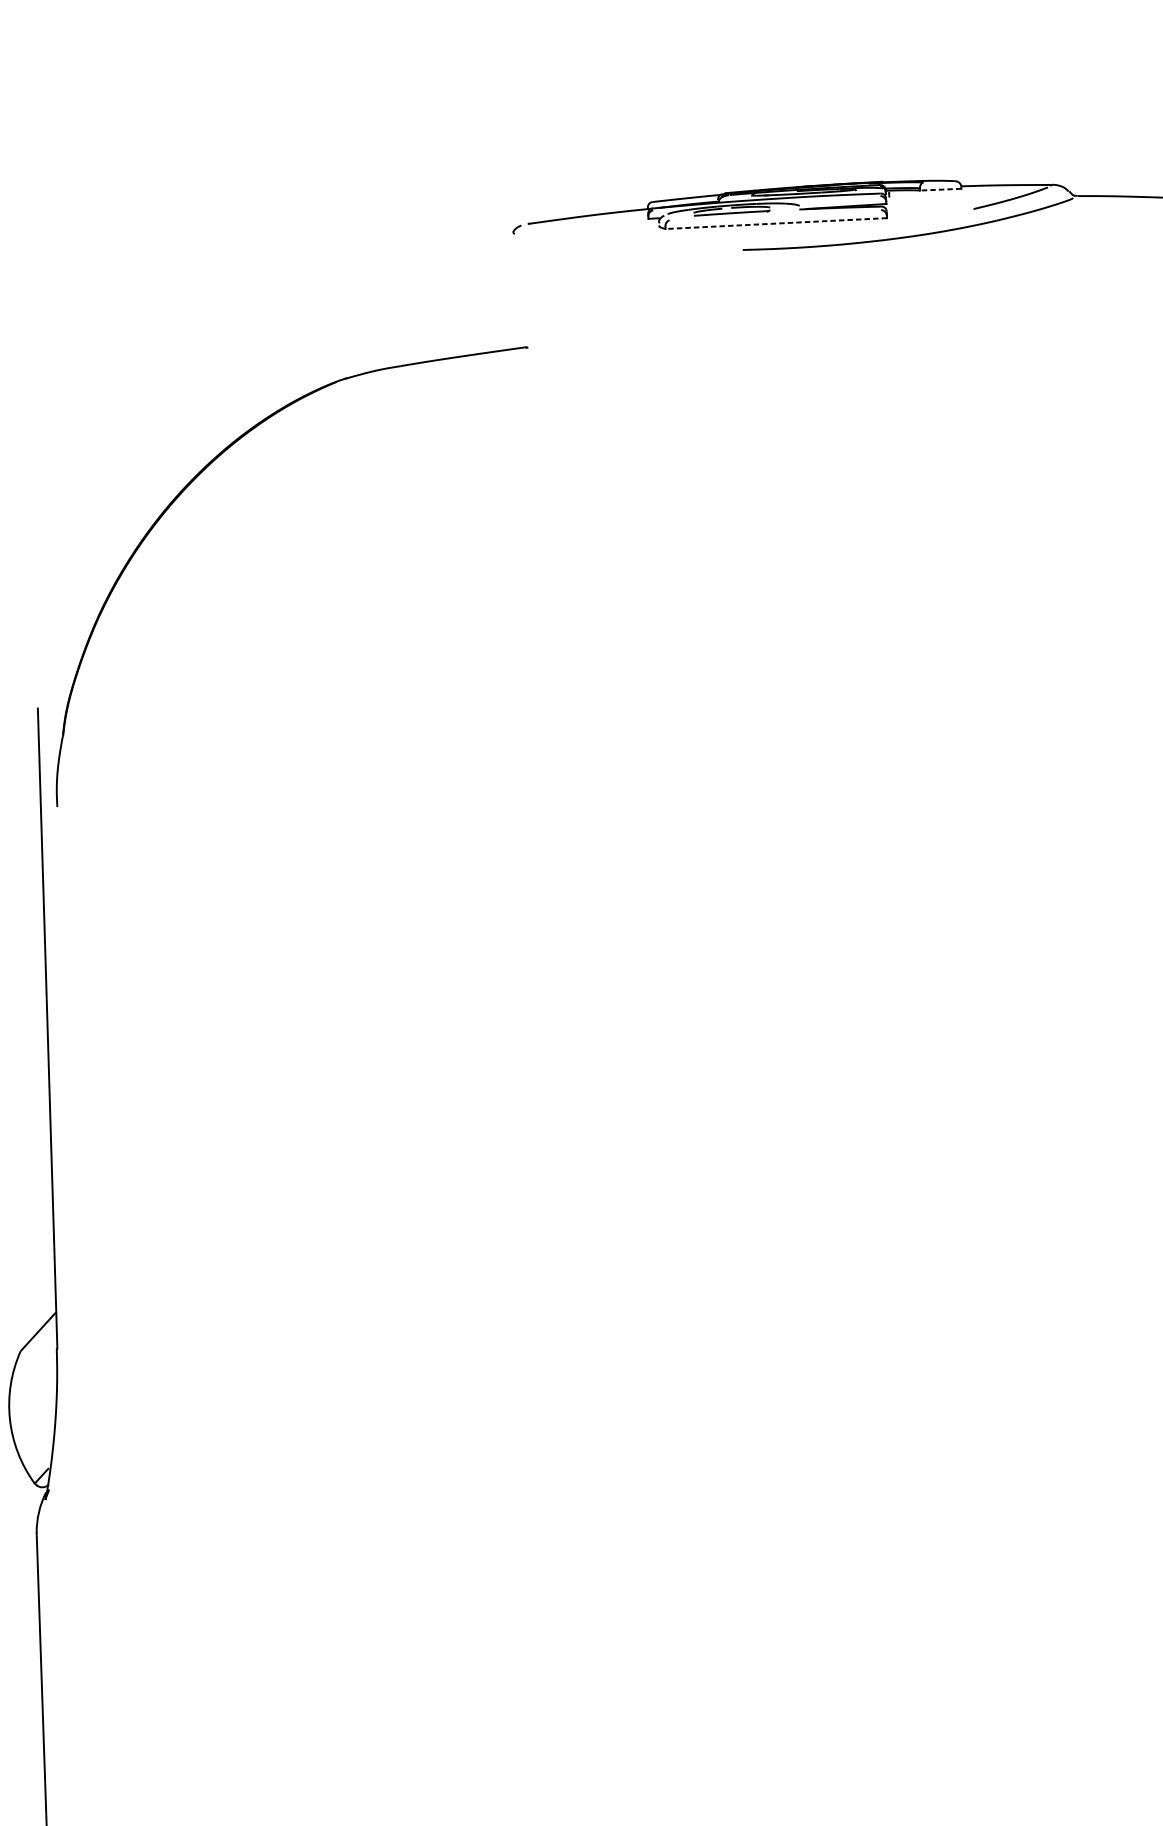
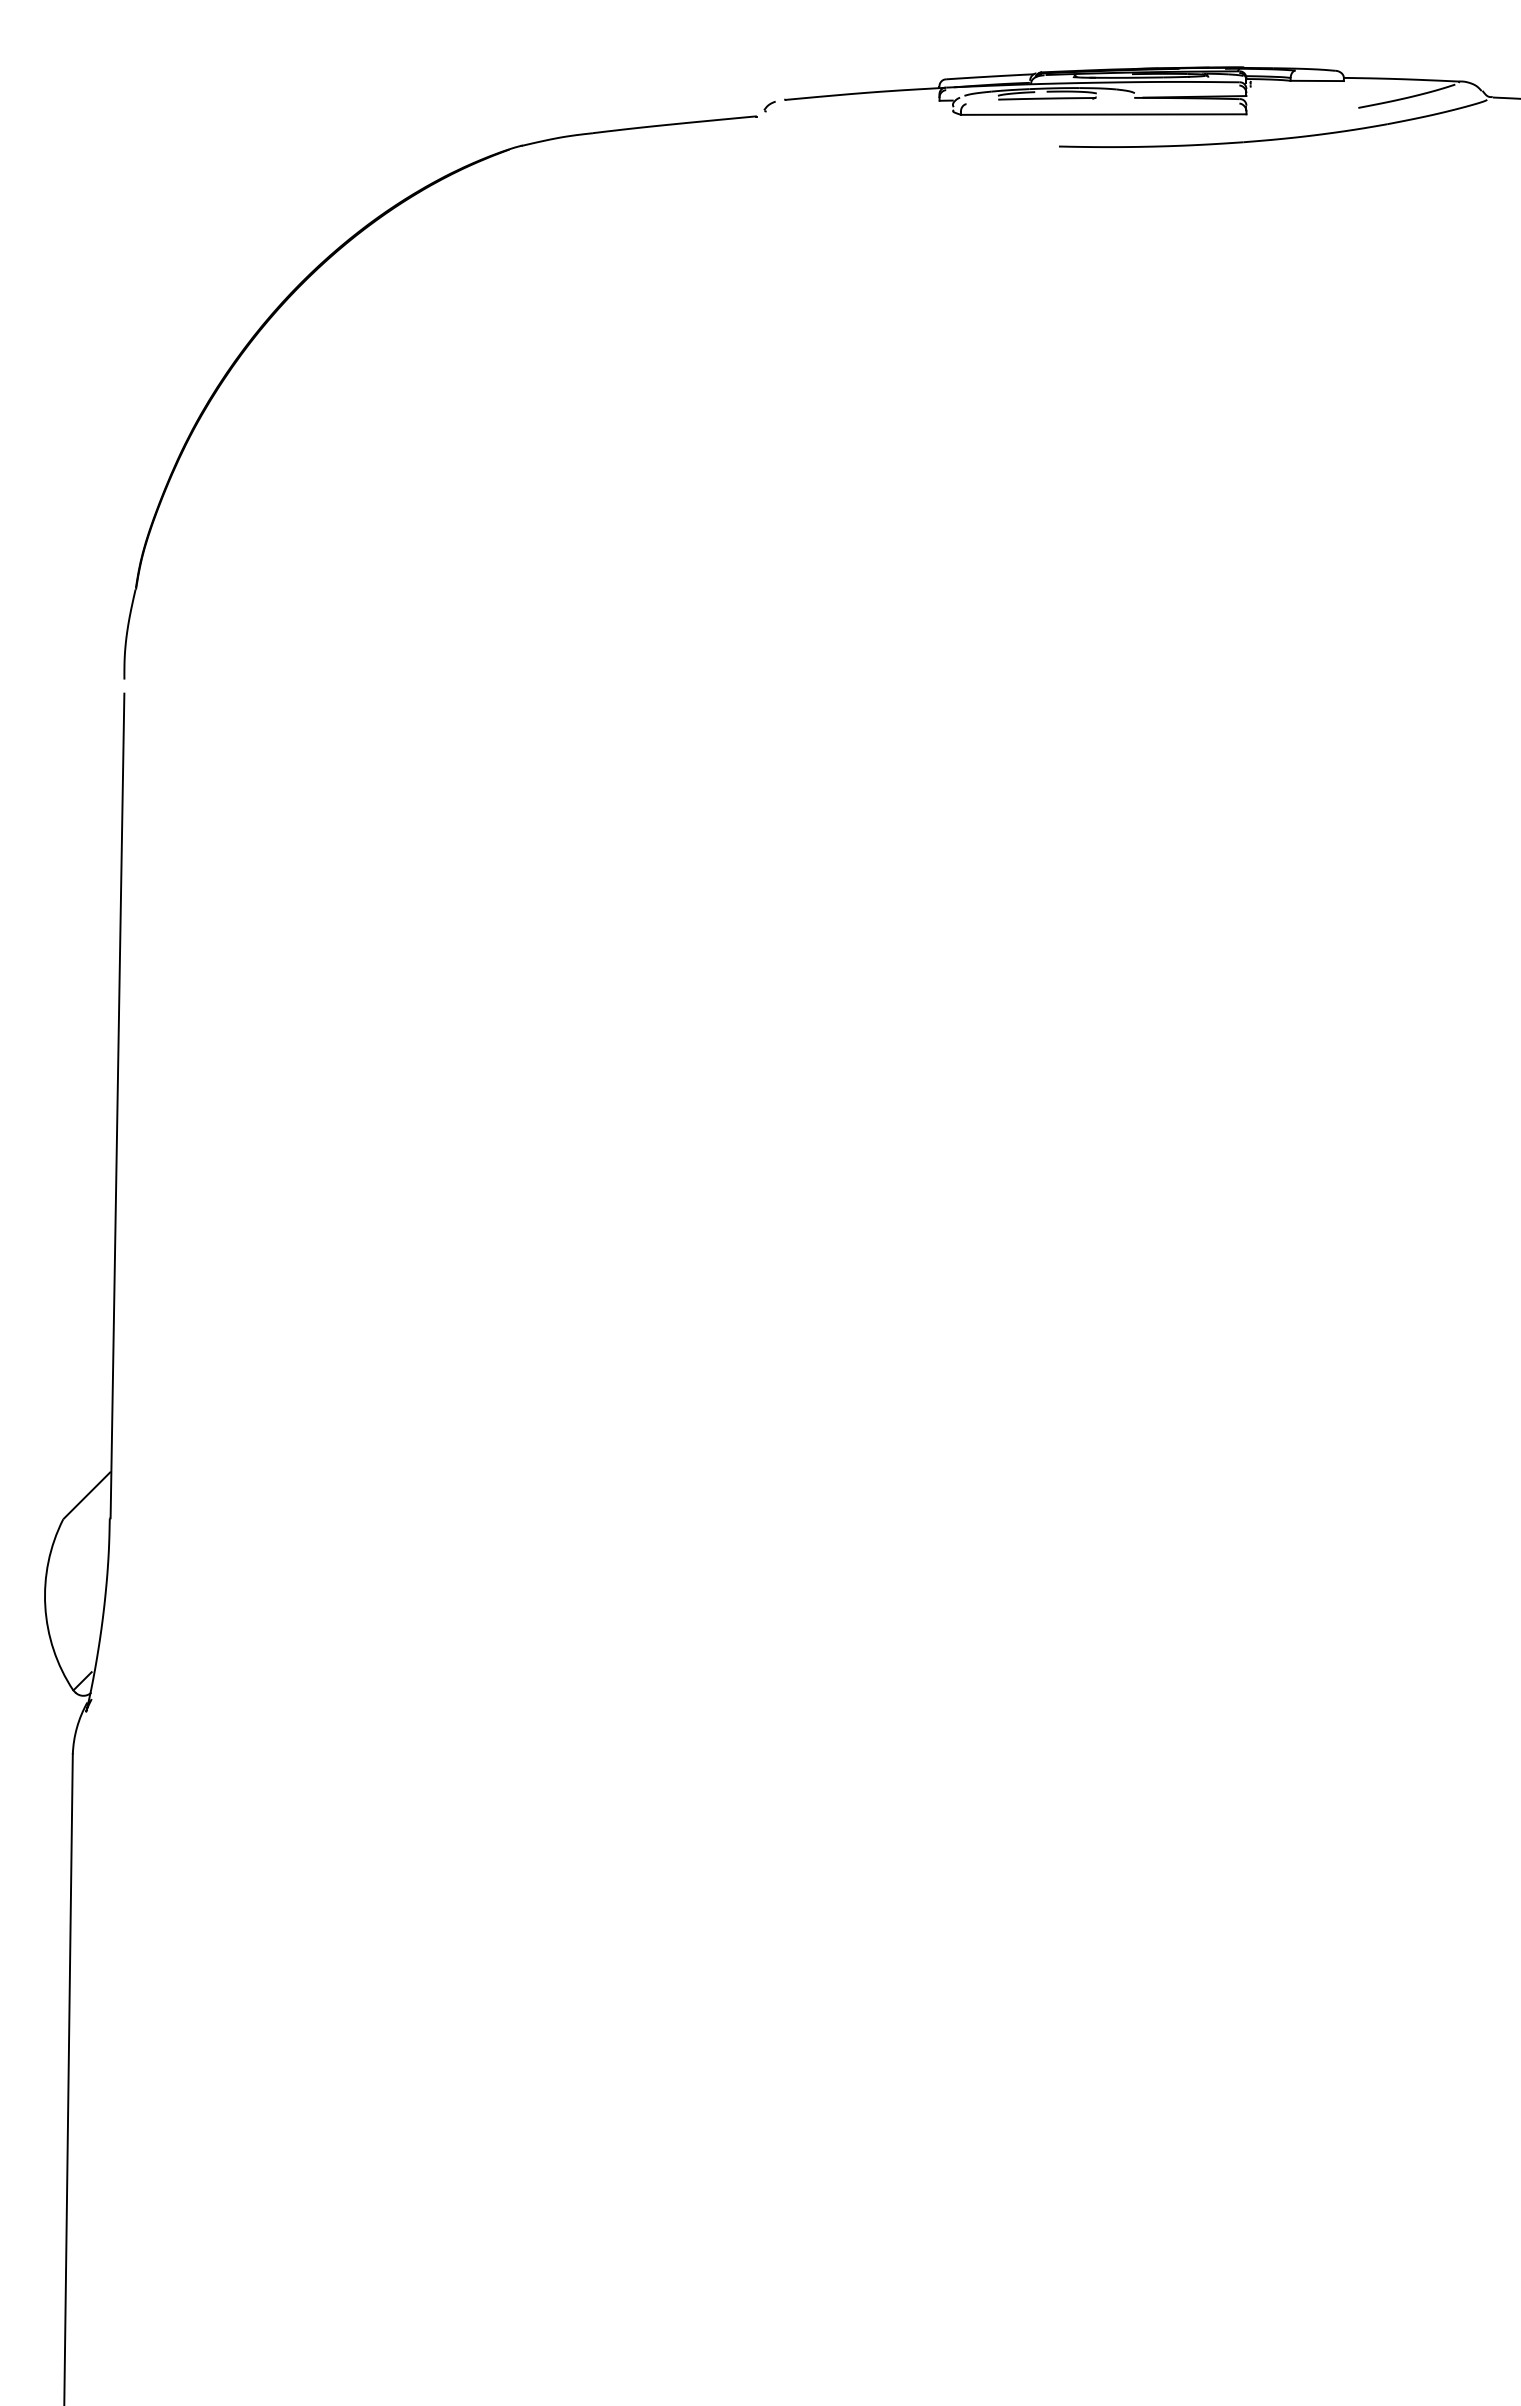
line: (940, 189) -> (1317, 80), dashed -> solid
line: (776, 223) -> (1103, 114), dashed -> solid
part: (190, 484) -> (315, 272), moved

